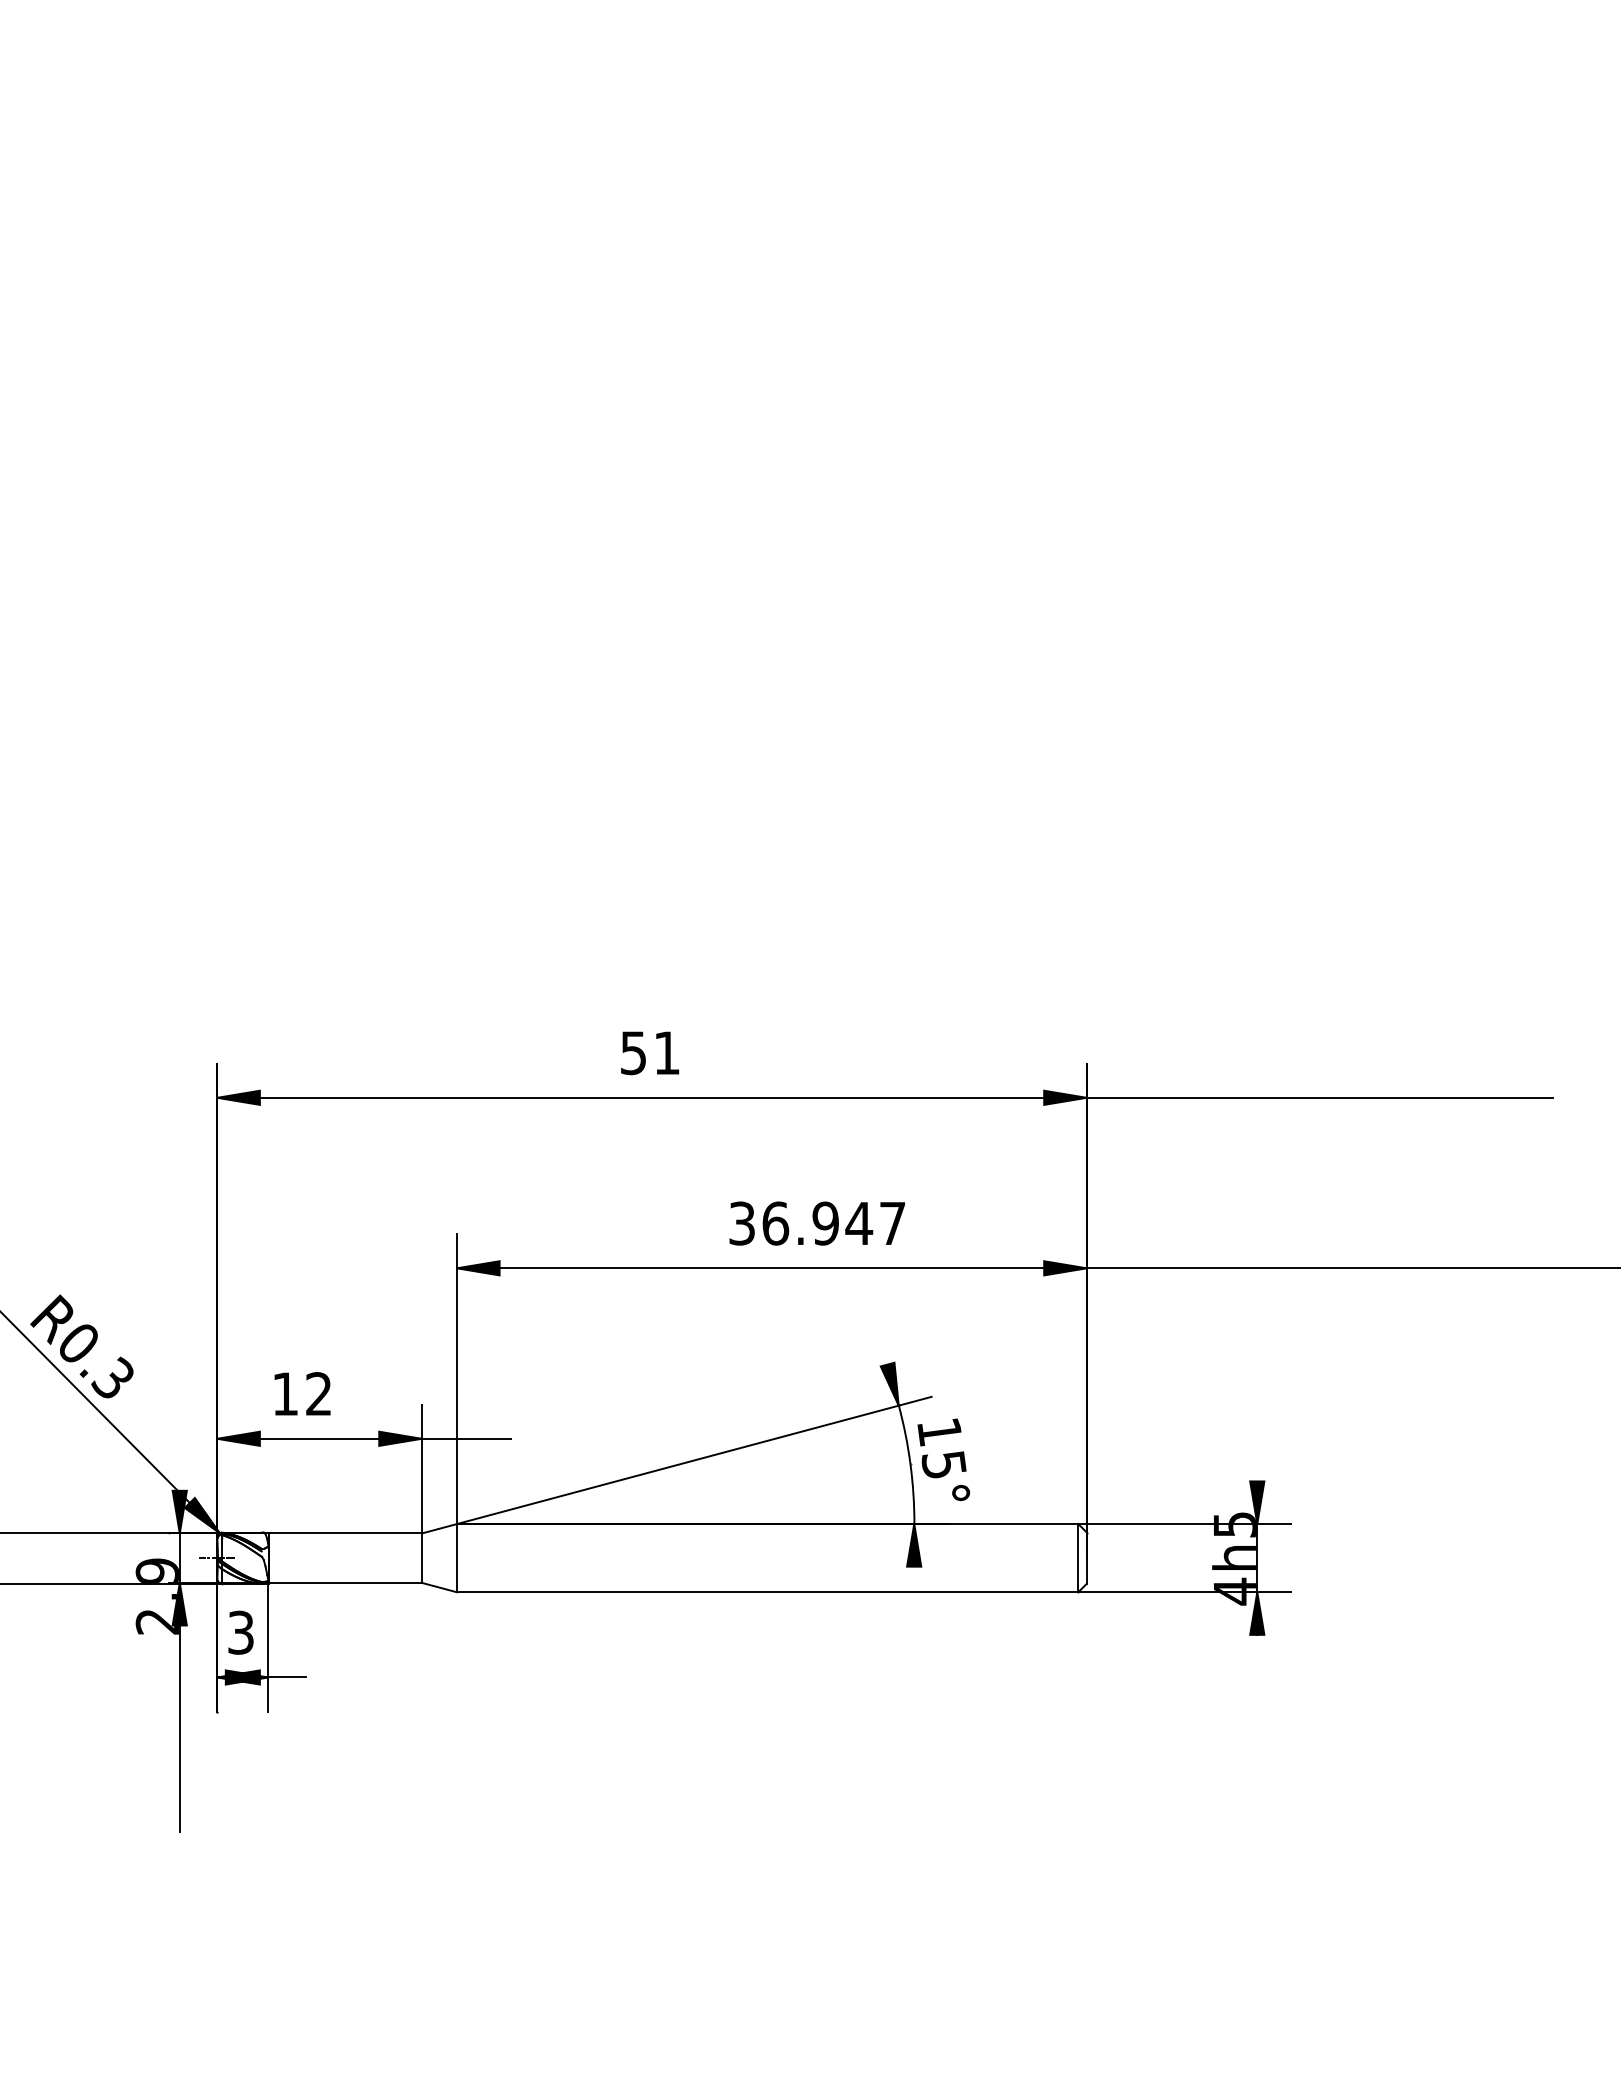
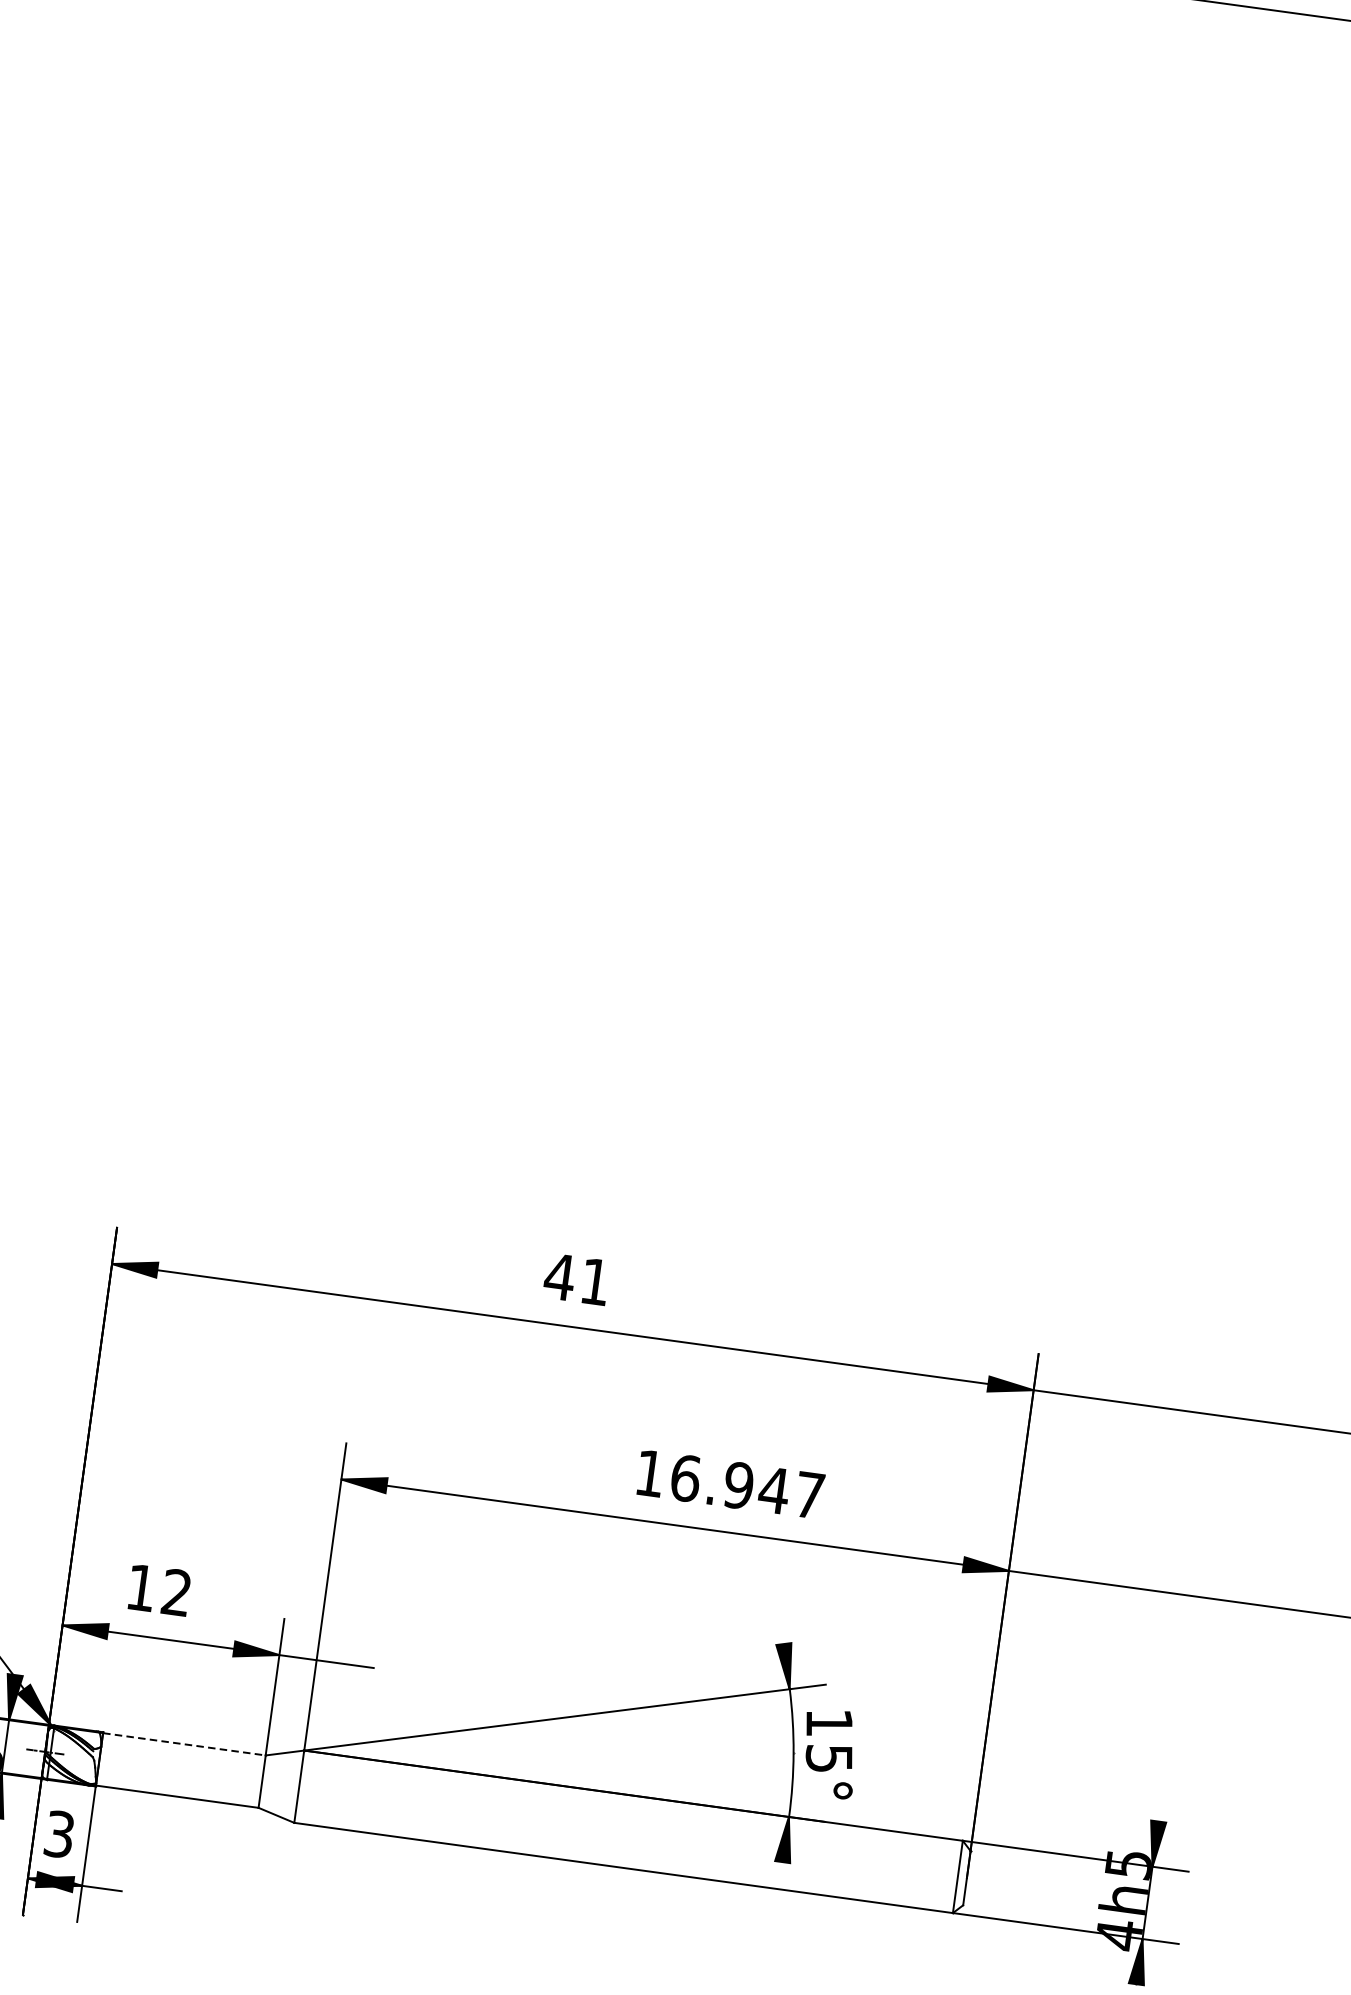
text: (633, 1053) -> (559, 1277), 51 -> 41
text: (741, 1223) -> (649, 1473), 36.947 -> 16.947
line: (345, 1533) -> (184, 1744), solid -> dashed

